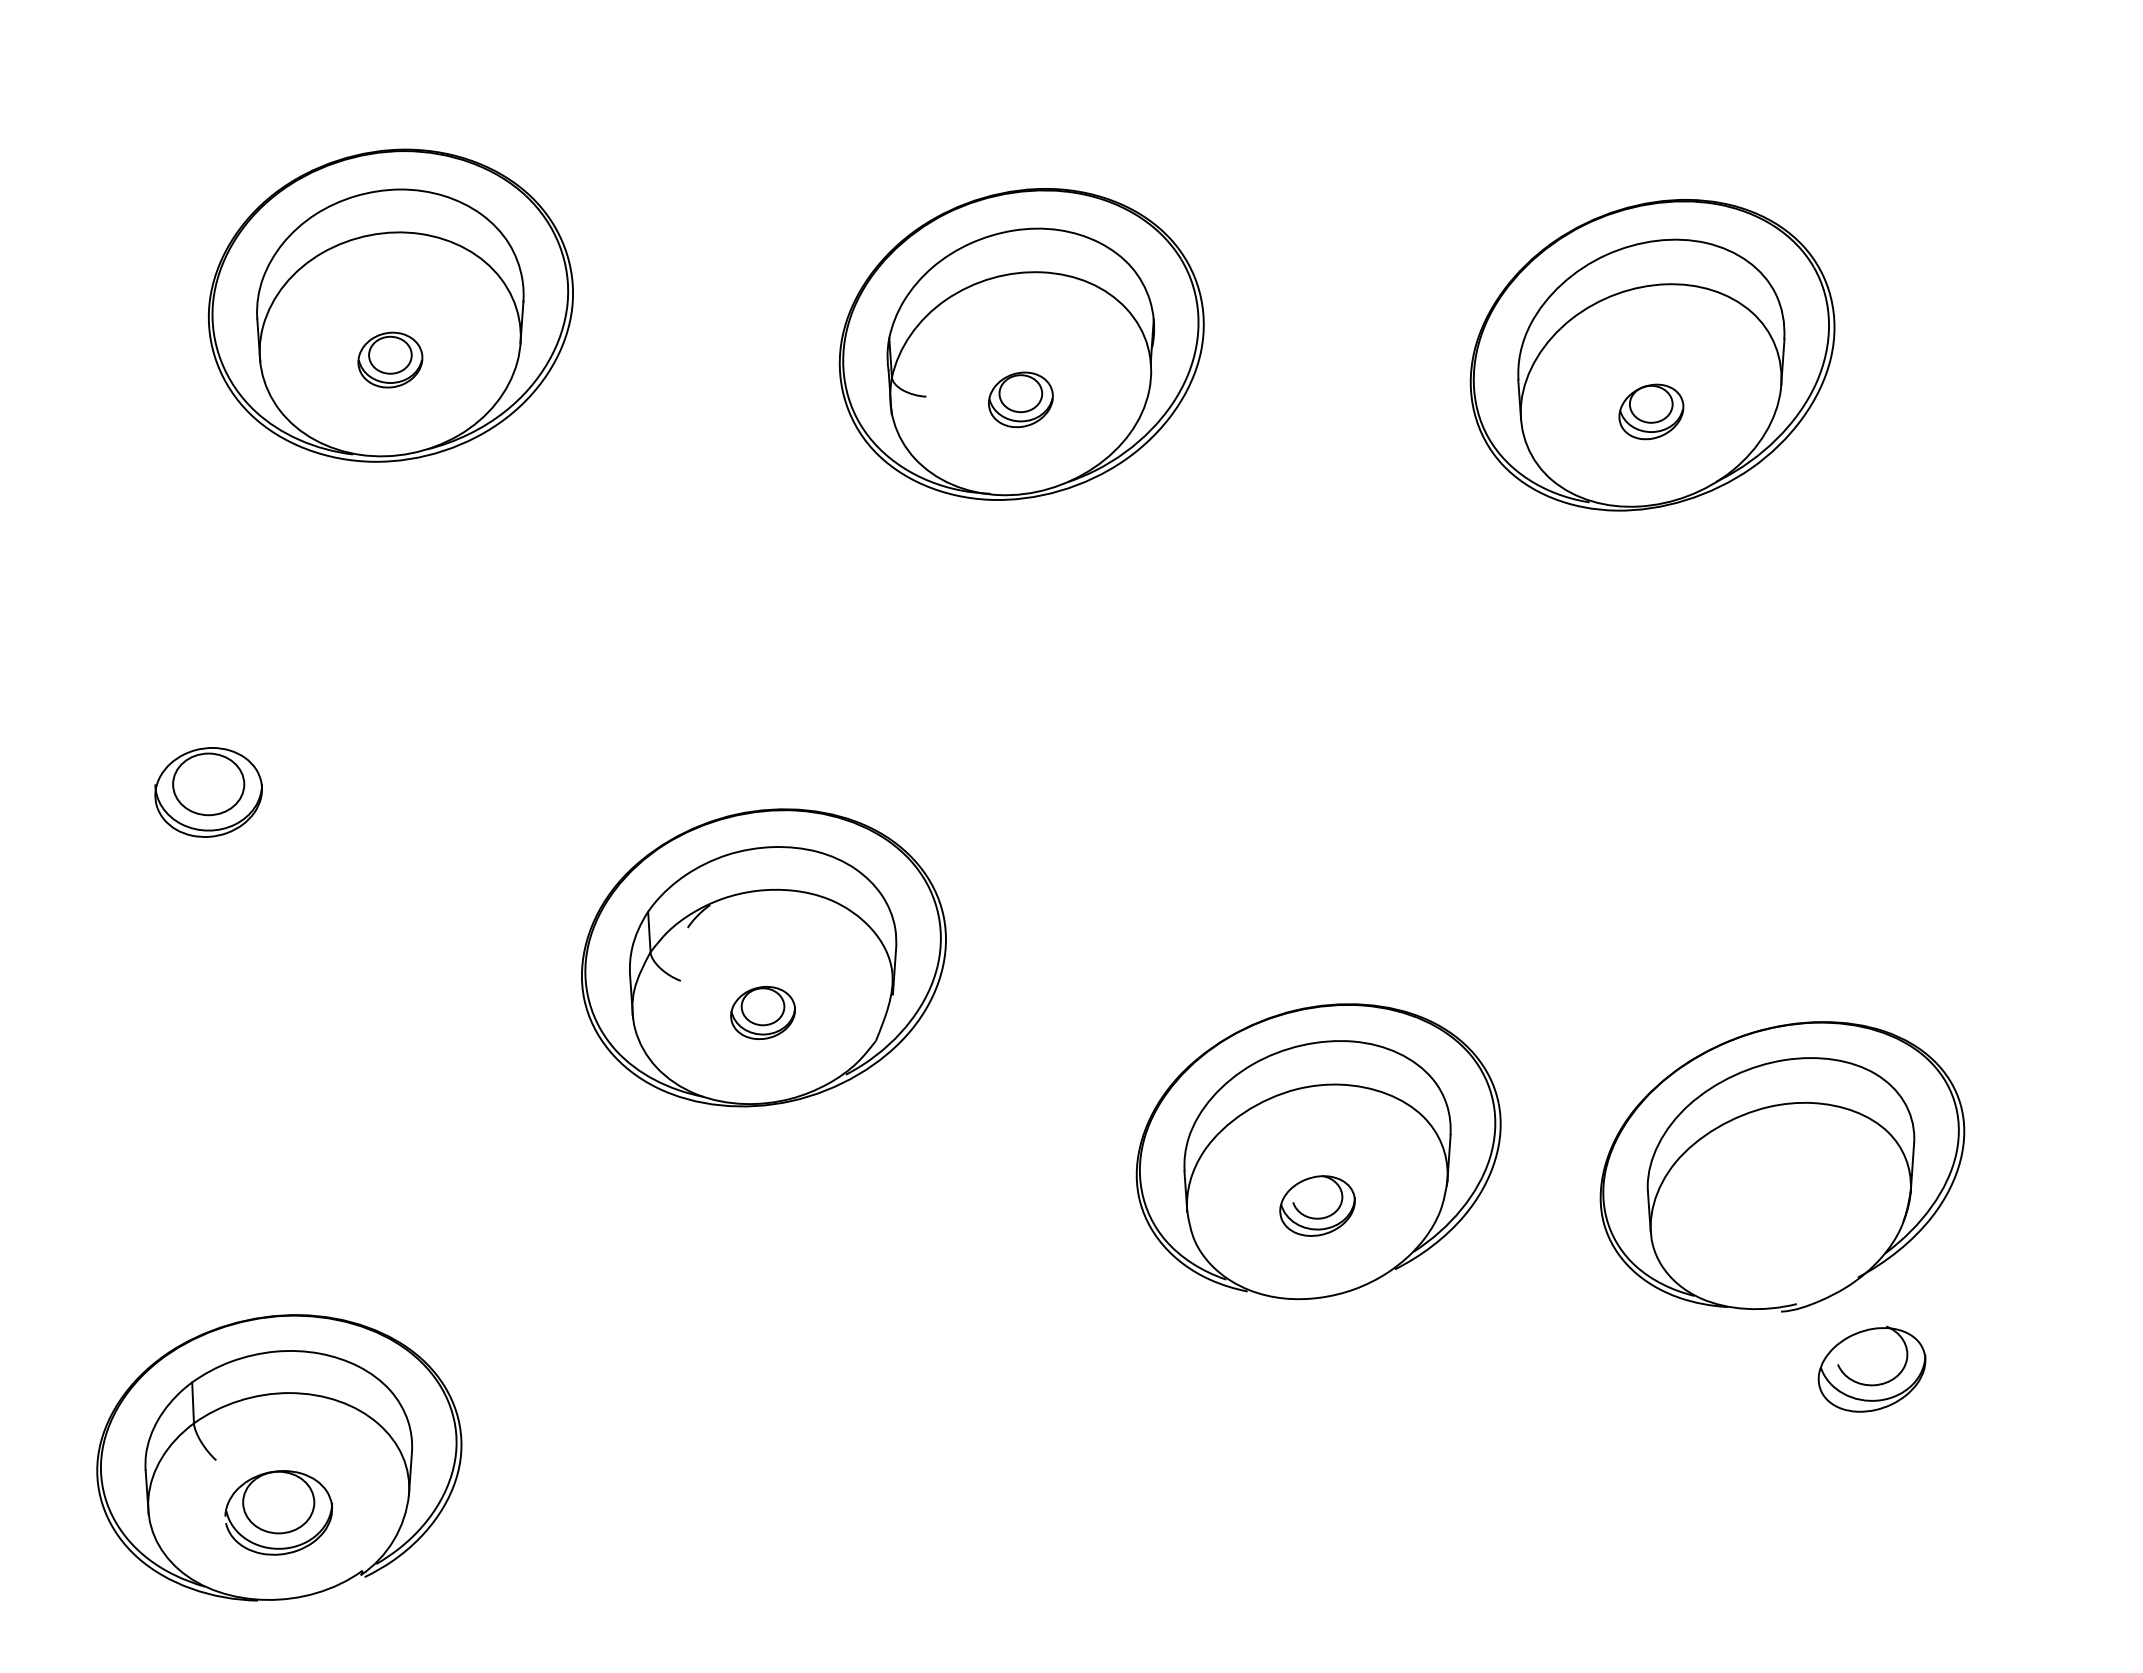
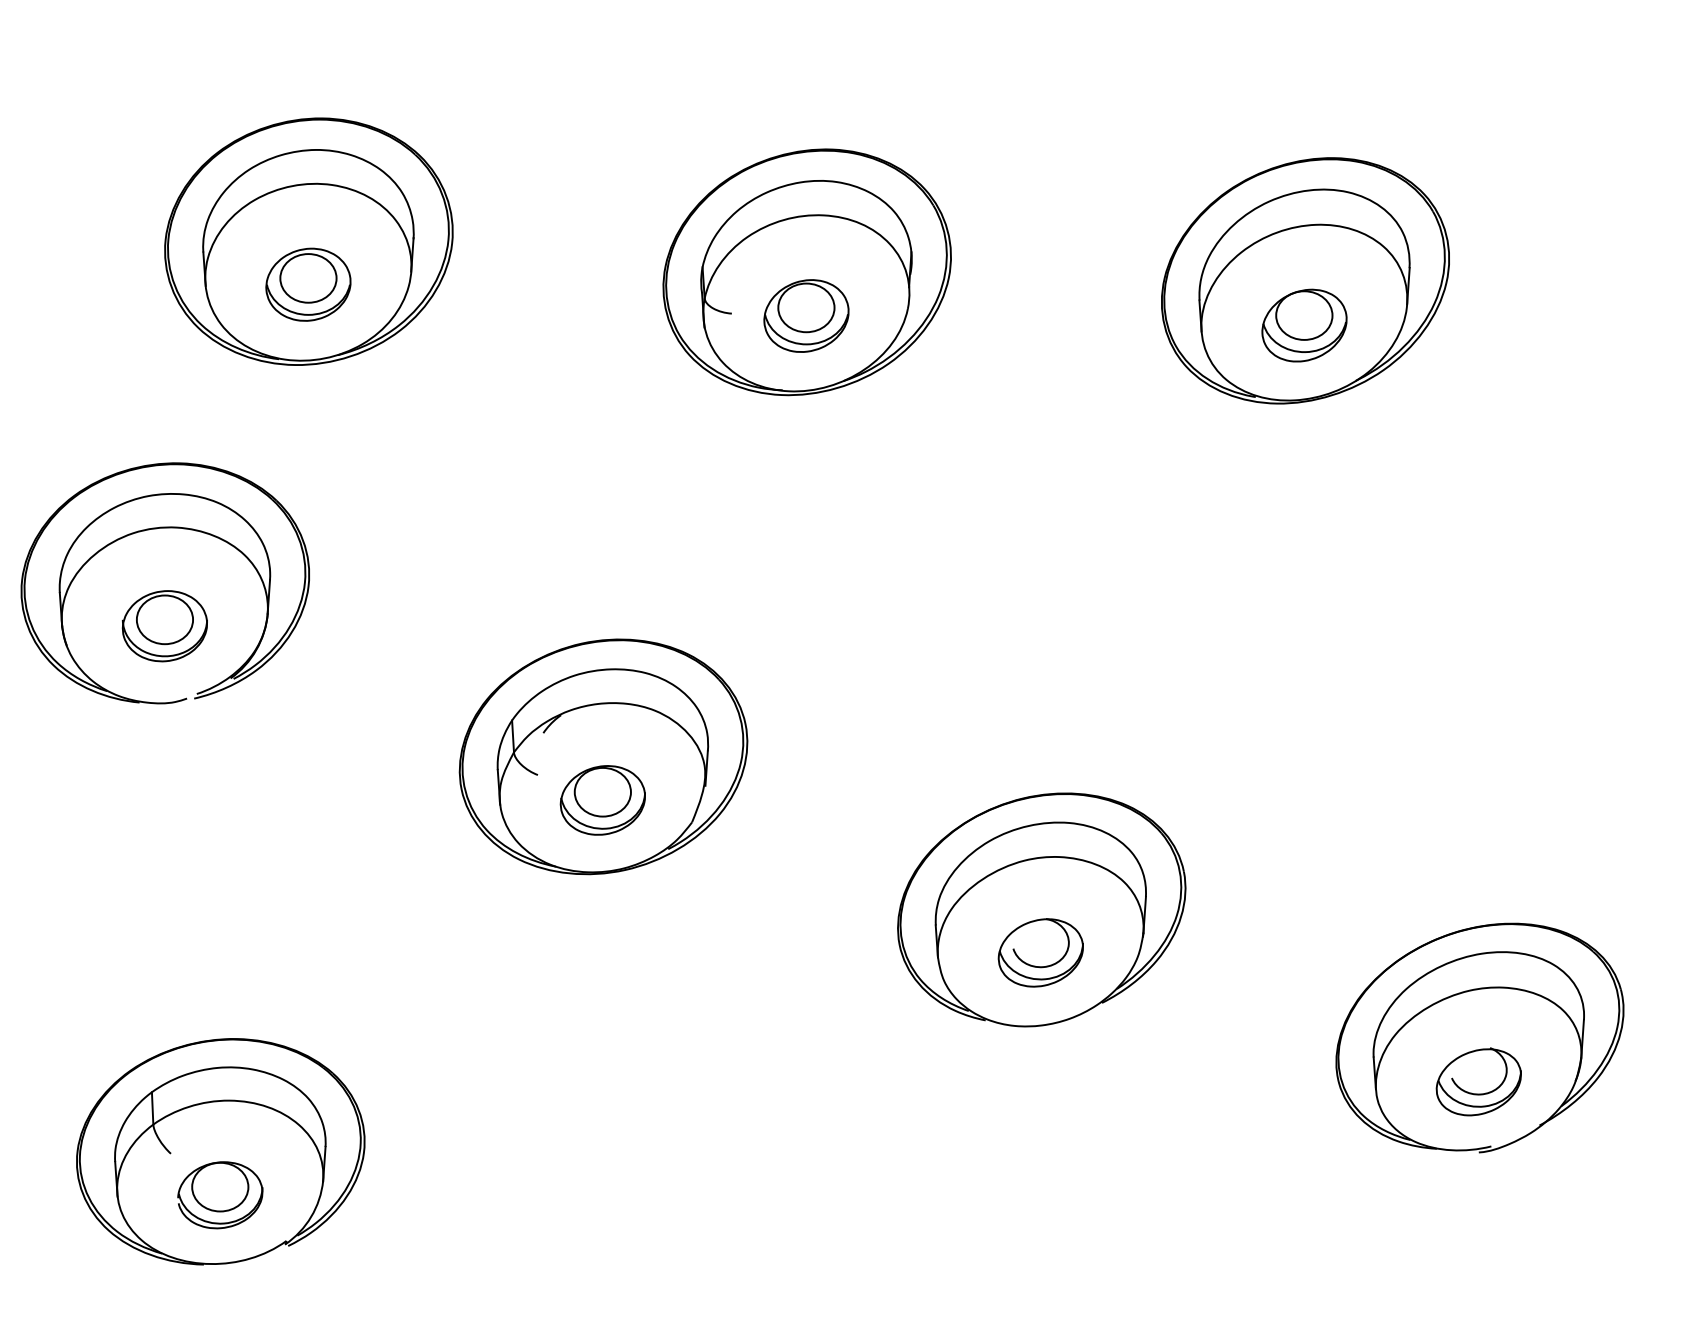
part: (390, 359) -> (308, 284), size x1.67
part: (1020, 399) -> (806, 315), size x1.67
part: (1651, 411) -> (1304, 325), size x1.67
part: (199, 669) -> (157, 529), added
part: (762, 1012) -> (602, 800), size x1.67
part: (1772, 1107) -> (1472, 991), moved
part: (1317, 1205) -> (1040, 952), size x1.43

